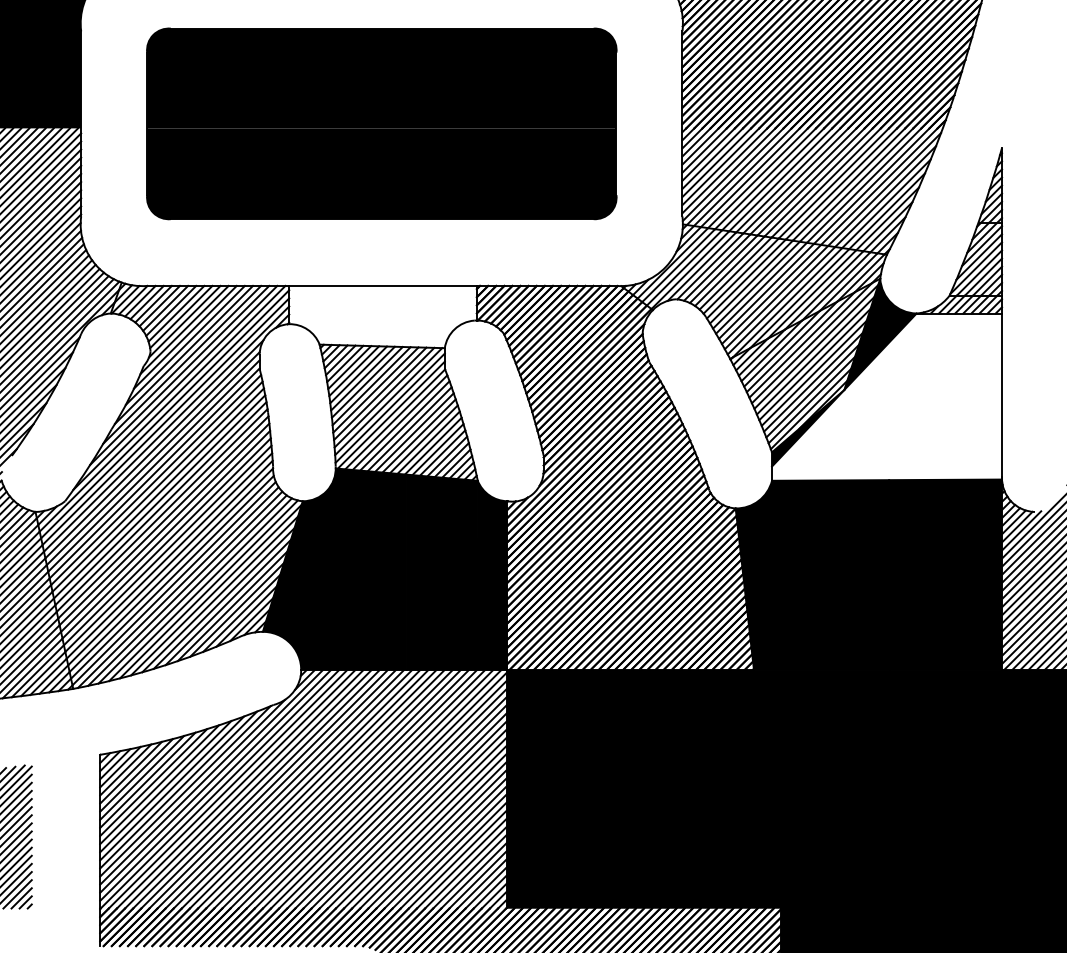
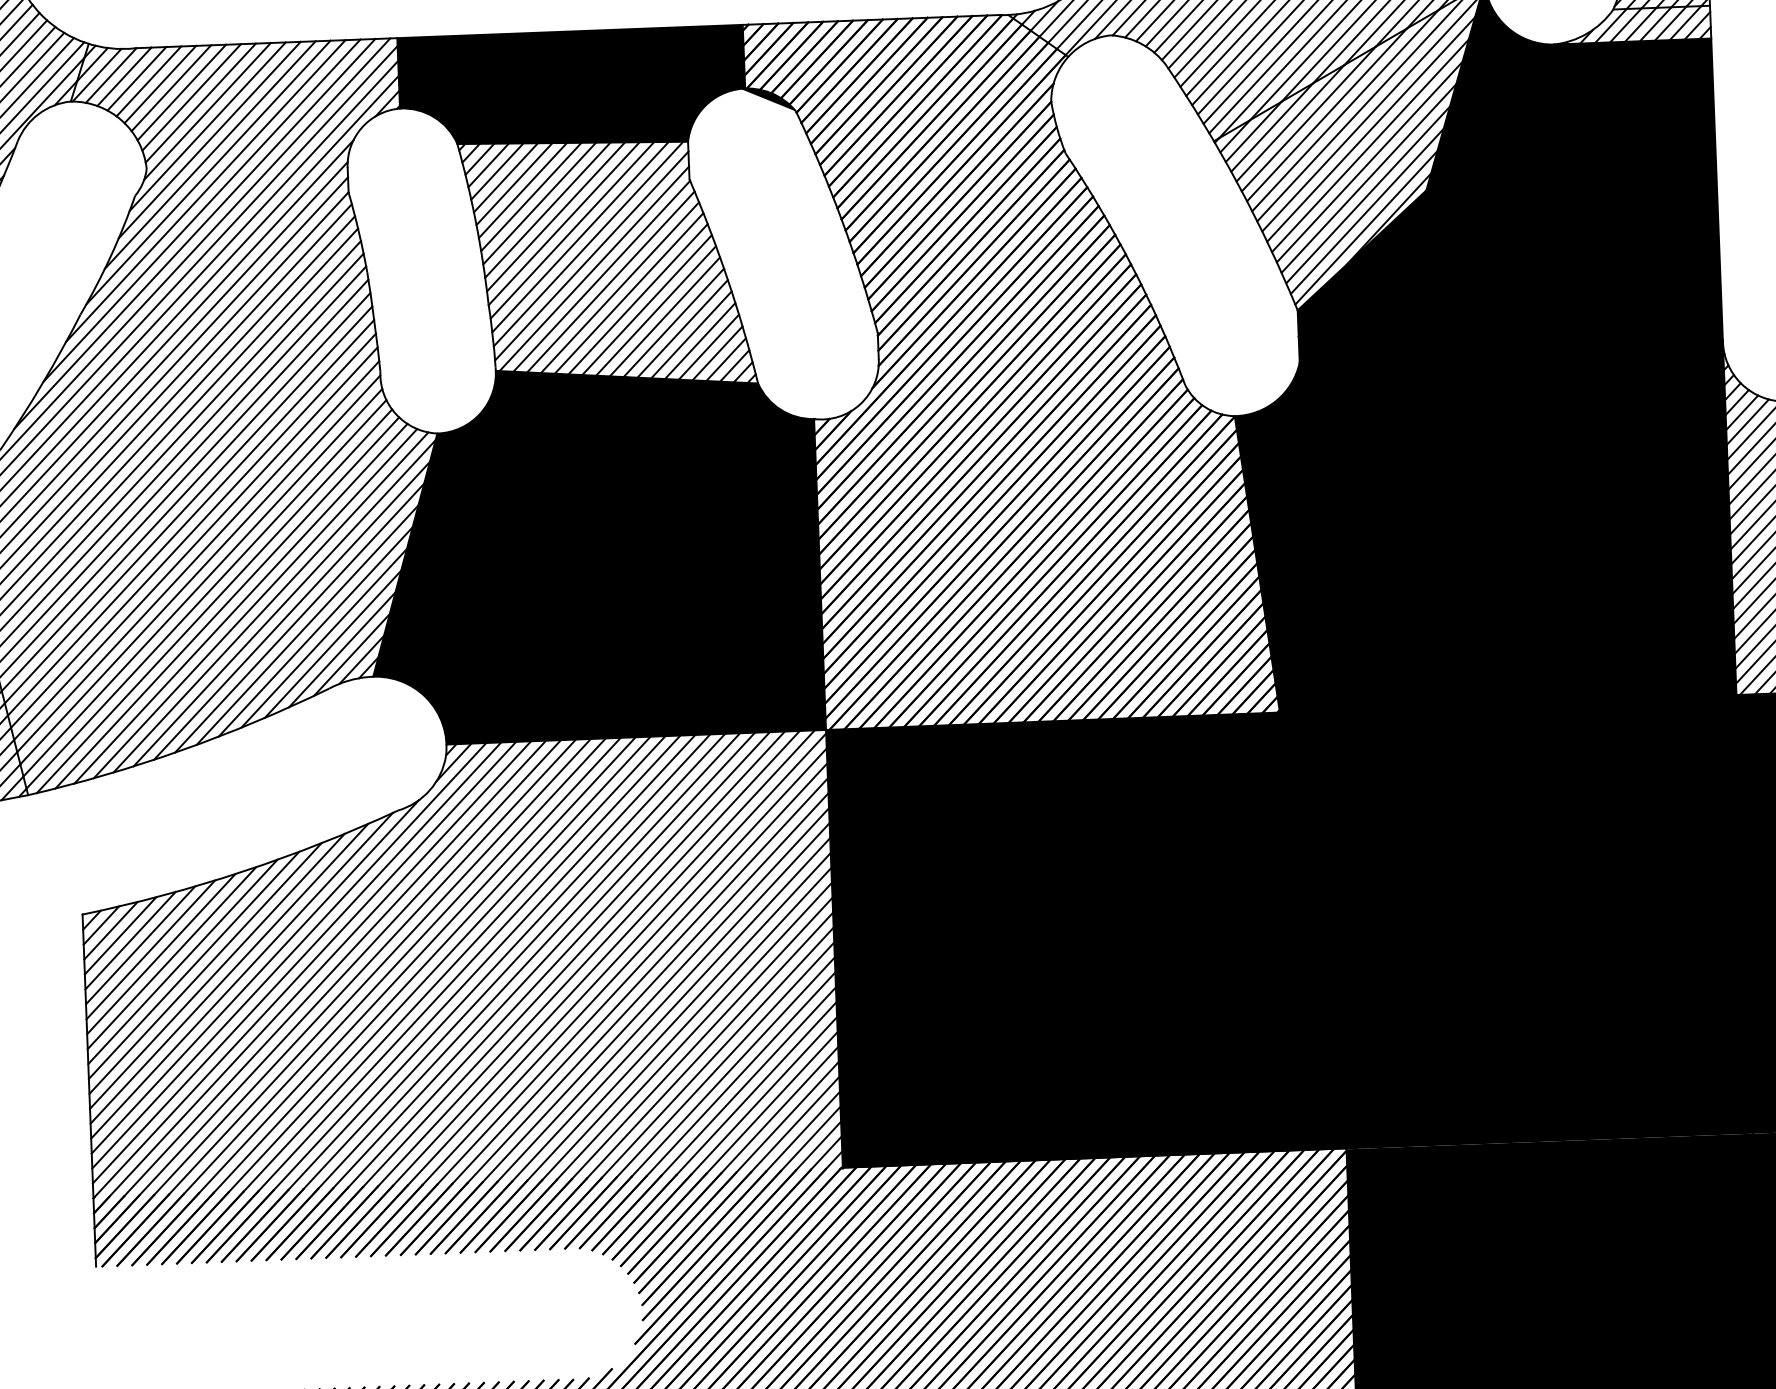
fill: (396, 316) -> (596, 86), added
fill: (887, 396) -> (1506, 199), added

